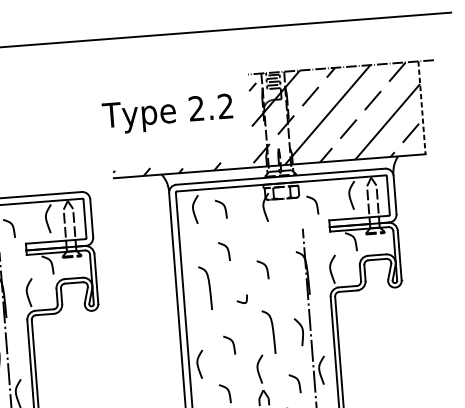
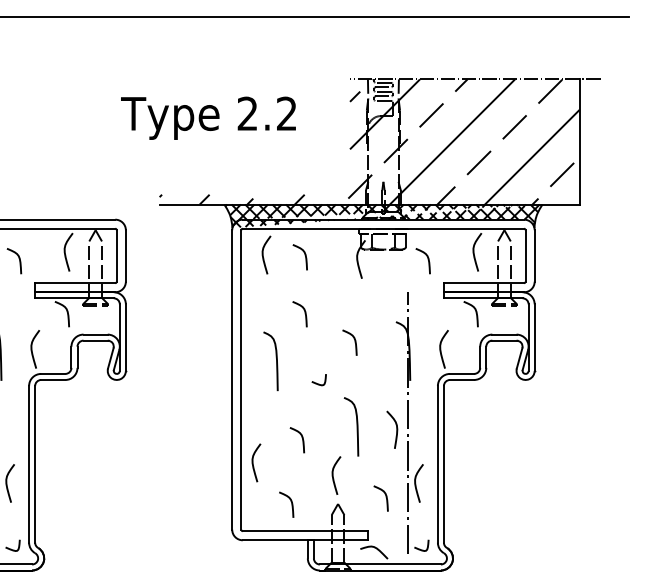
line: (421, 107) -> (579, 141), dashed -> solid
text: (167, 113) -> (208, 117), moved
hatch: (279, 173) -> (382, 215), added

